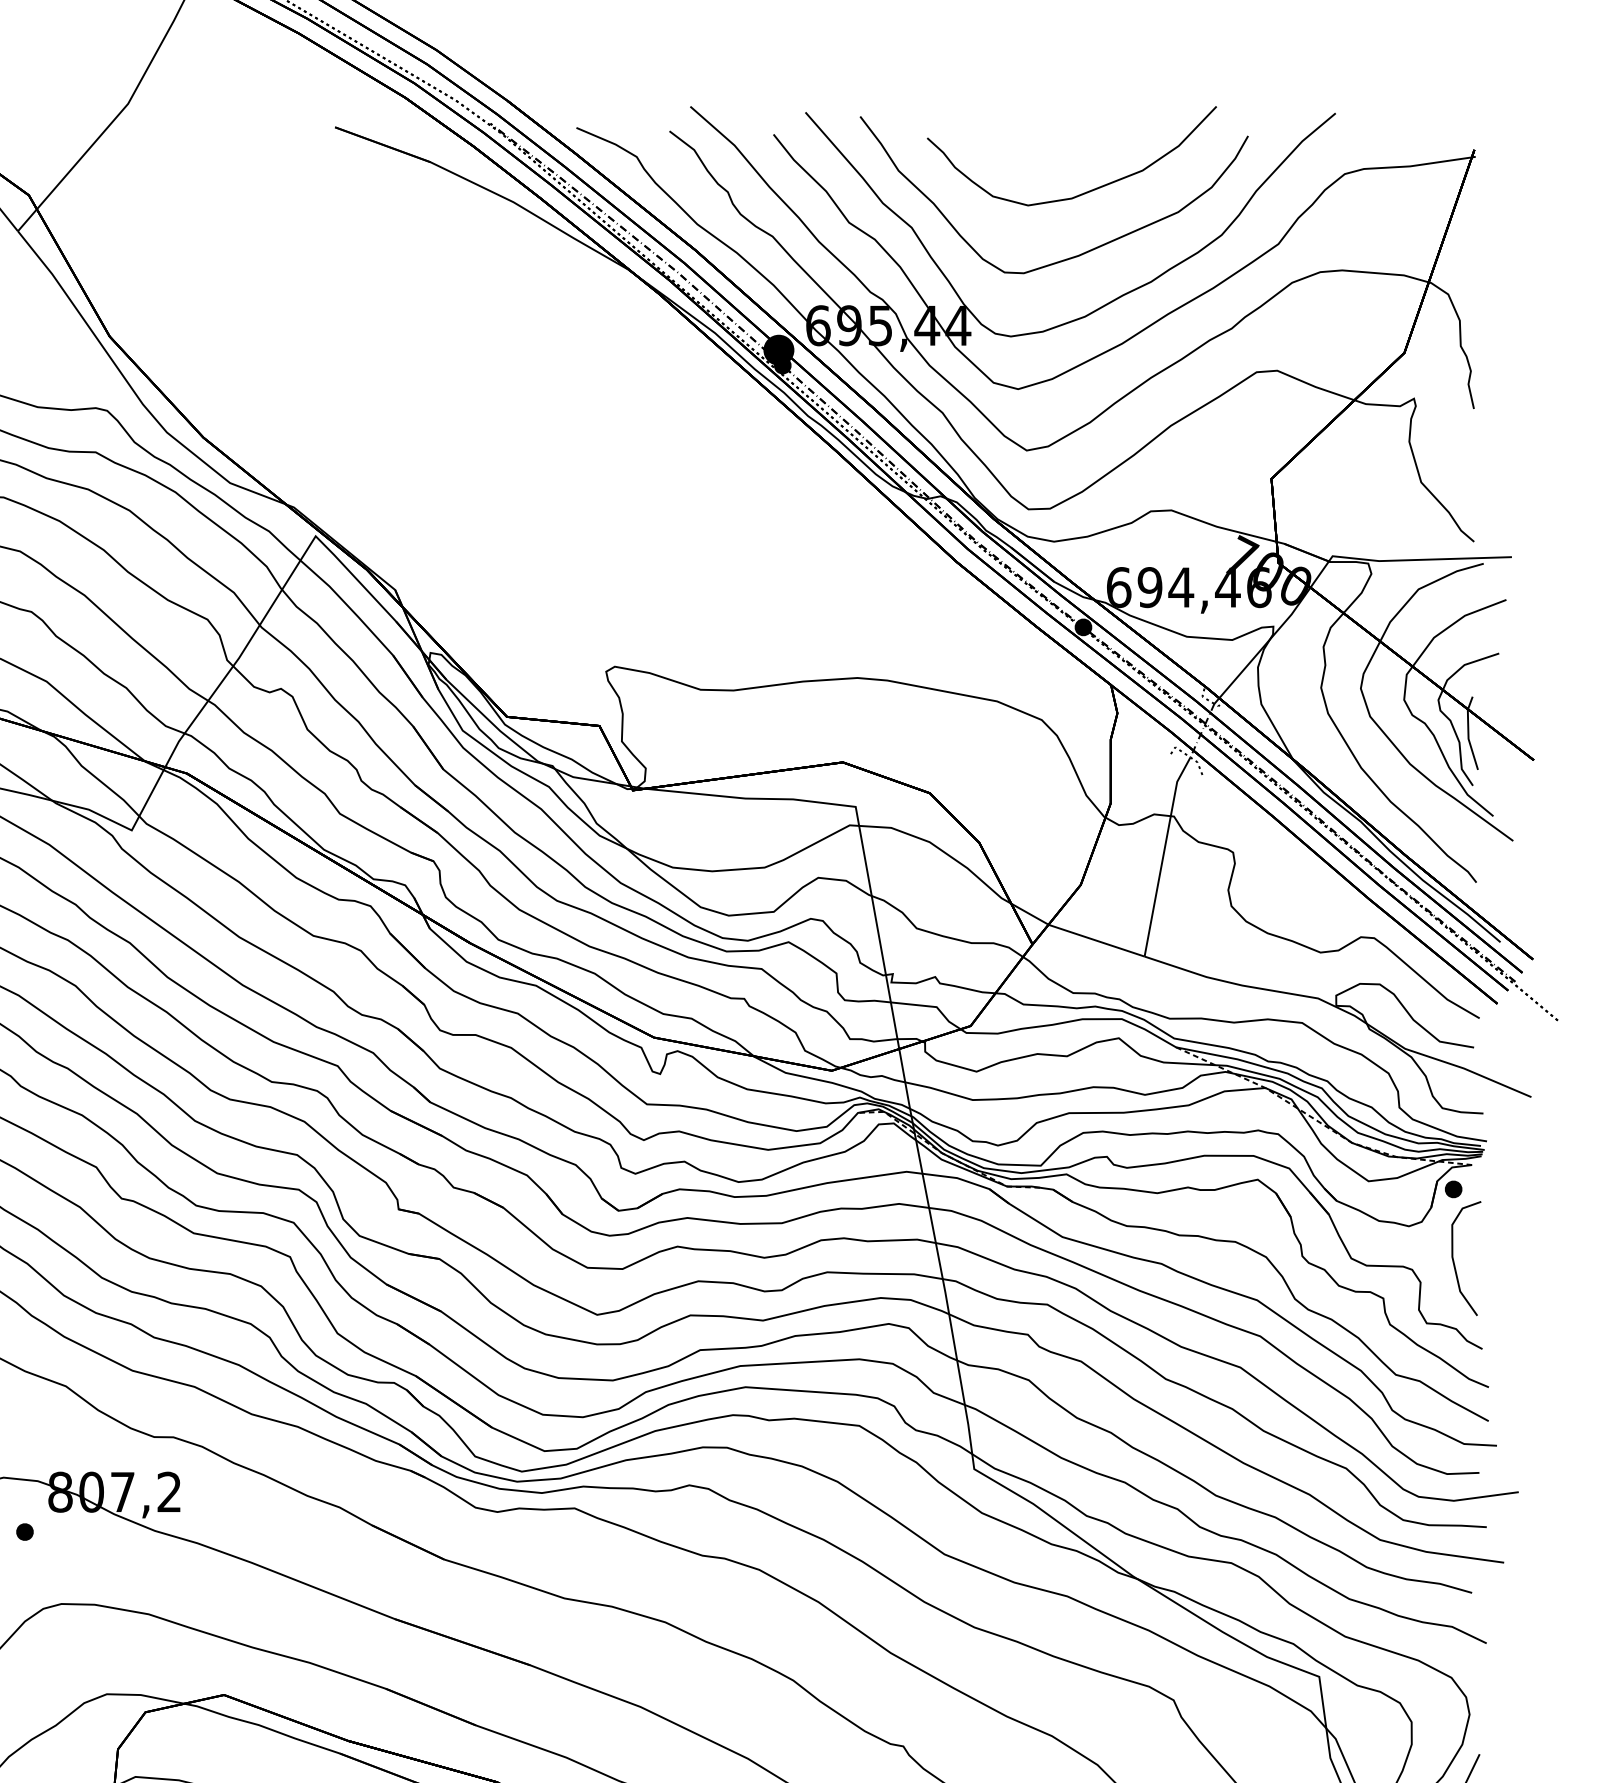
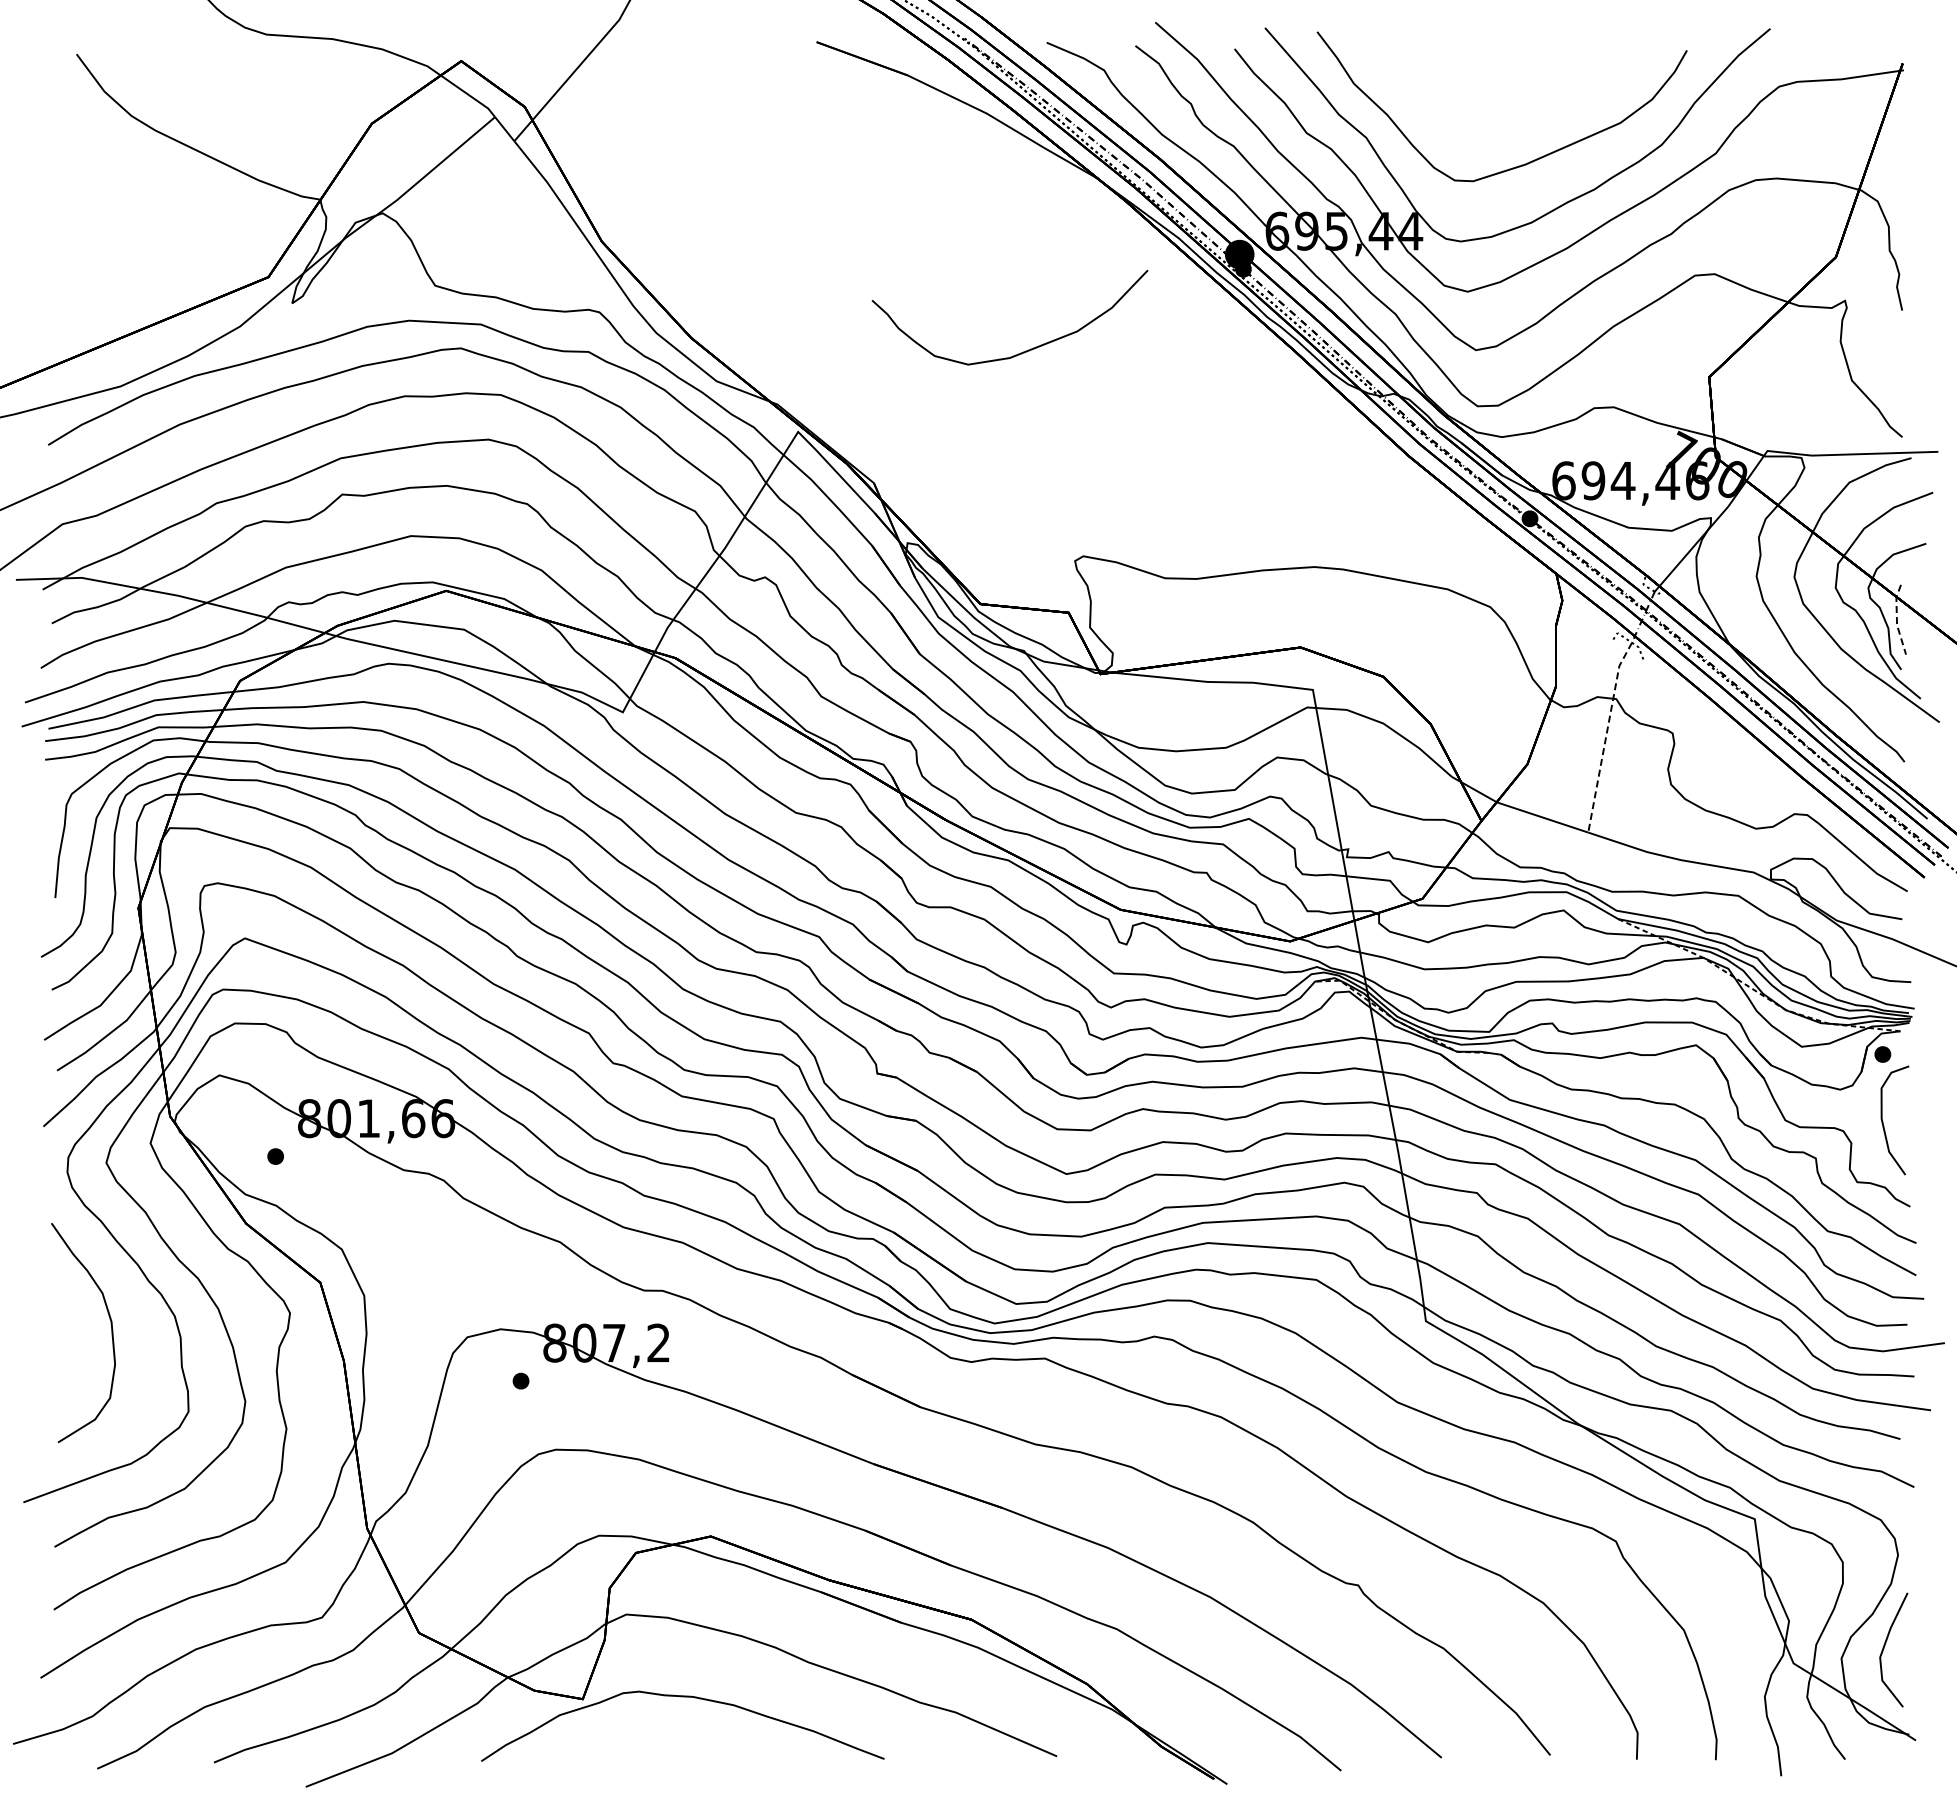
curve: (1088, 190) -> (1025, 350), moved
line: (1467, 734) -> (1896, 620), solid -> dashed
line: (1163, 854) -> (1606, 735), solid -> dashed

